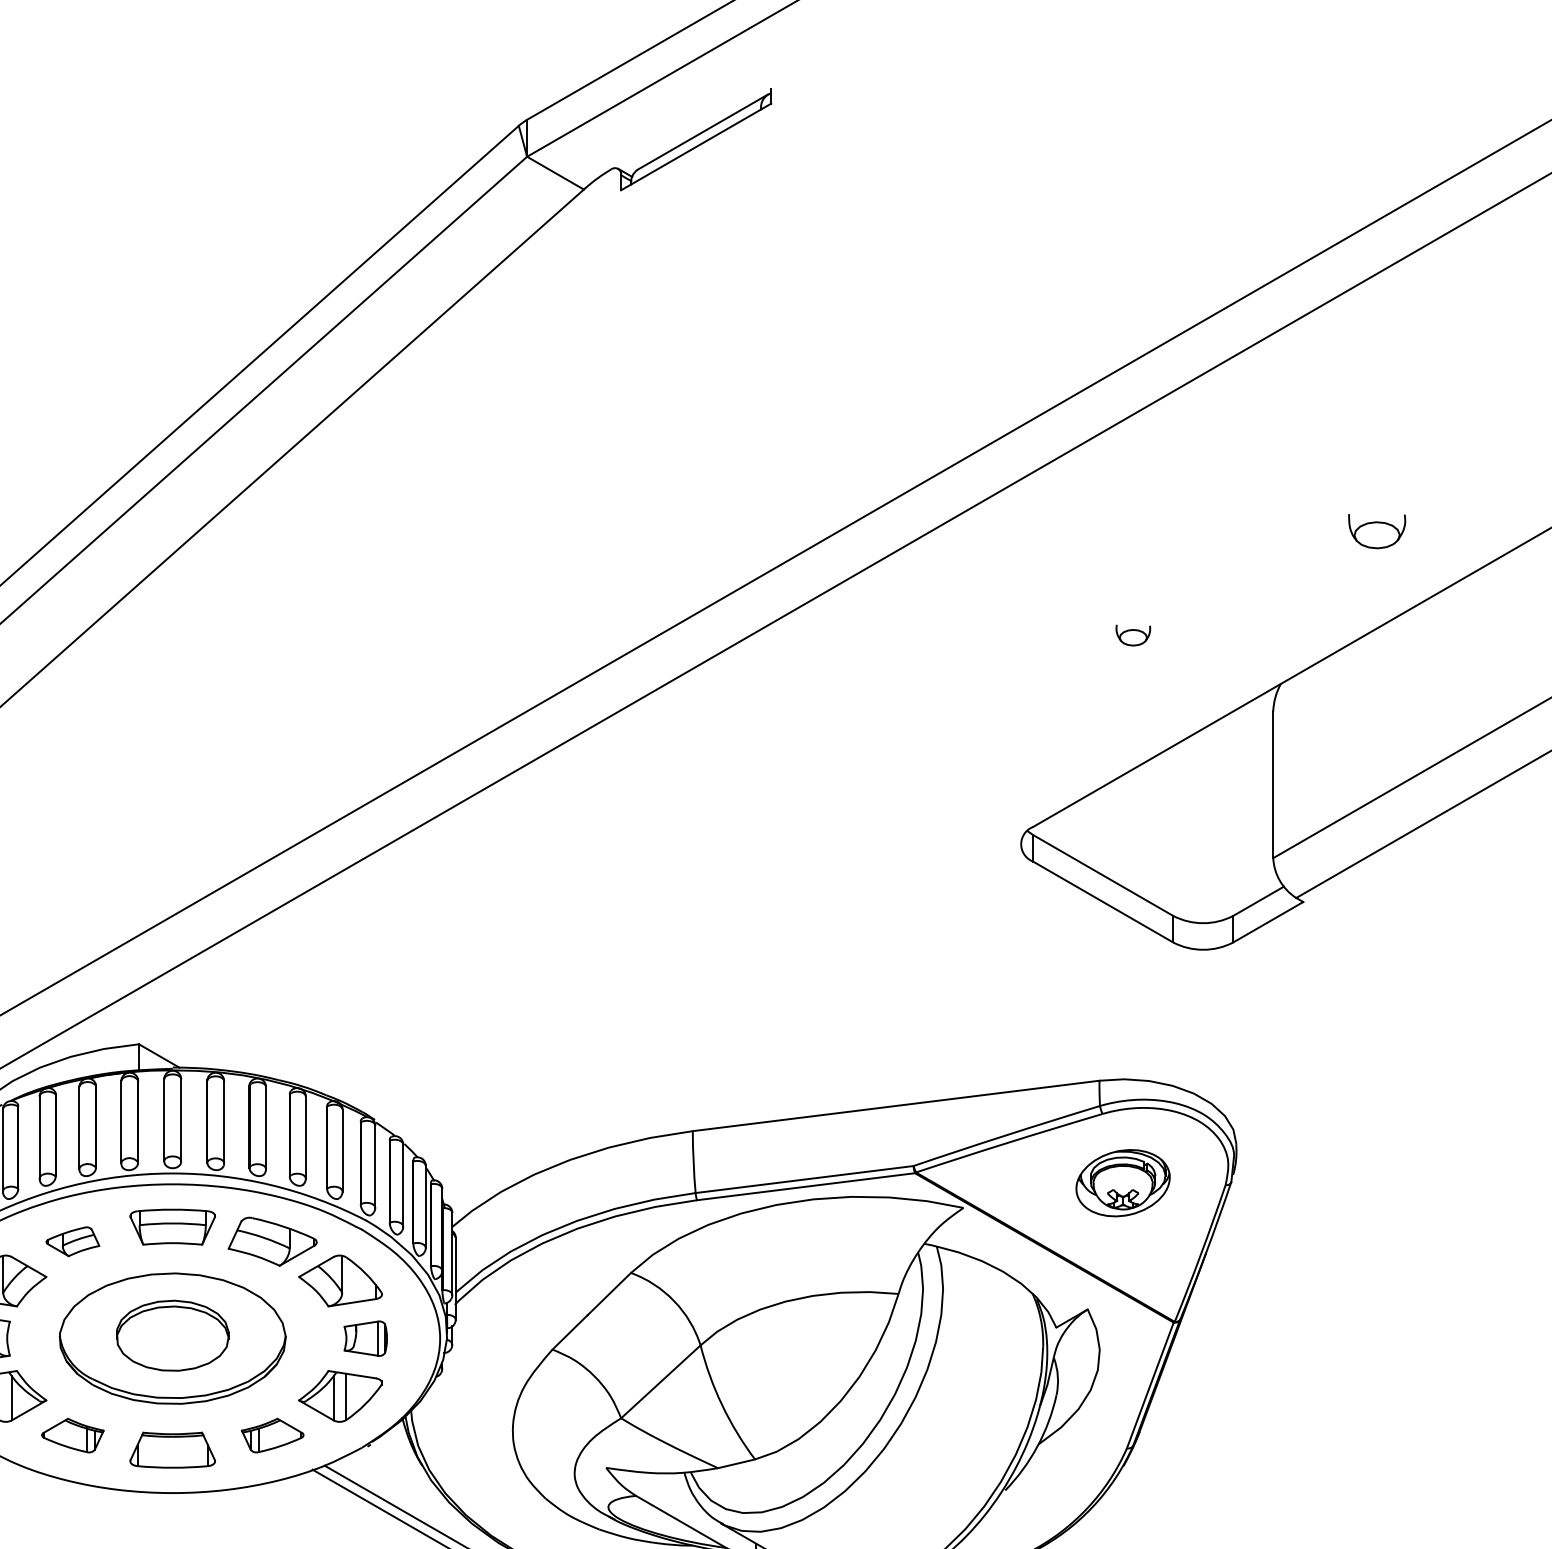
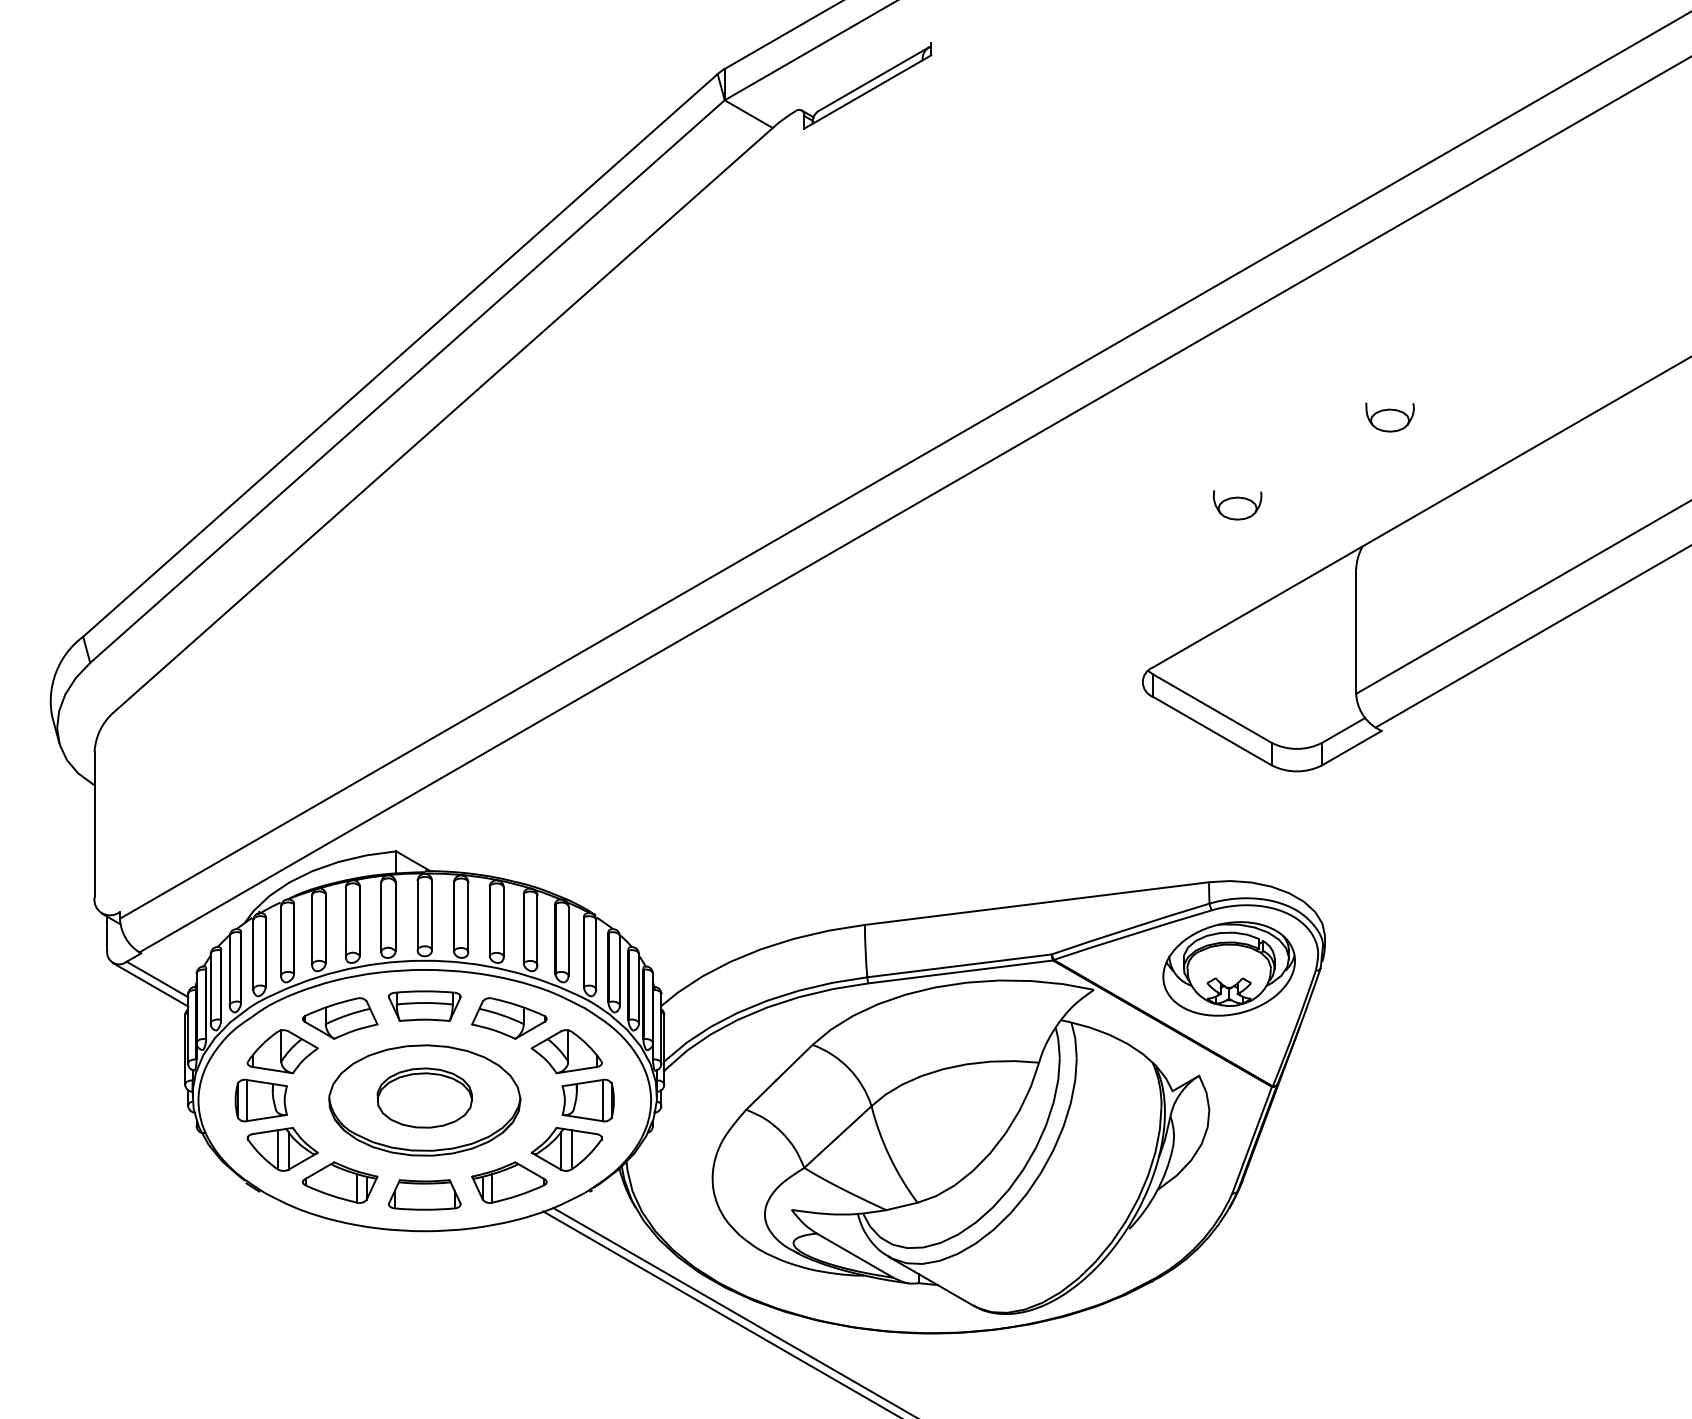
part: (1376, 531) -> (1389, 417), moved
part: (1133, 635) -> (1237, 505), size x1.67
part: (1122, 1182) -> (1228, 968), size x1.67
part: (73, 1241) -> (340, 1018), size x1.67
part: (364, 1338) -> (587, 1100), size x1.43
part: (73, 1435) -> (340, 1182), size x1.43
part: (272, 1435) -> (509, 1182), size x1.43

